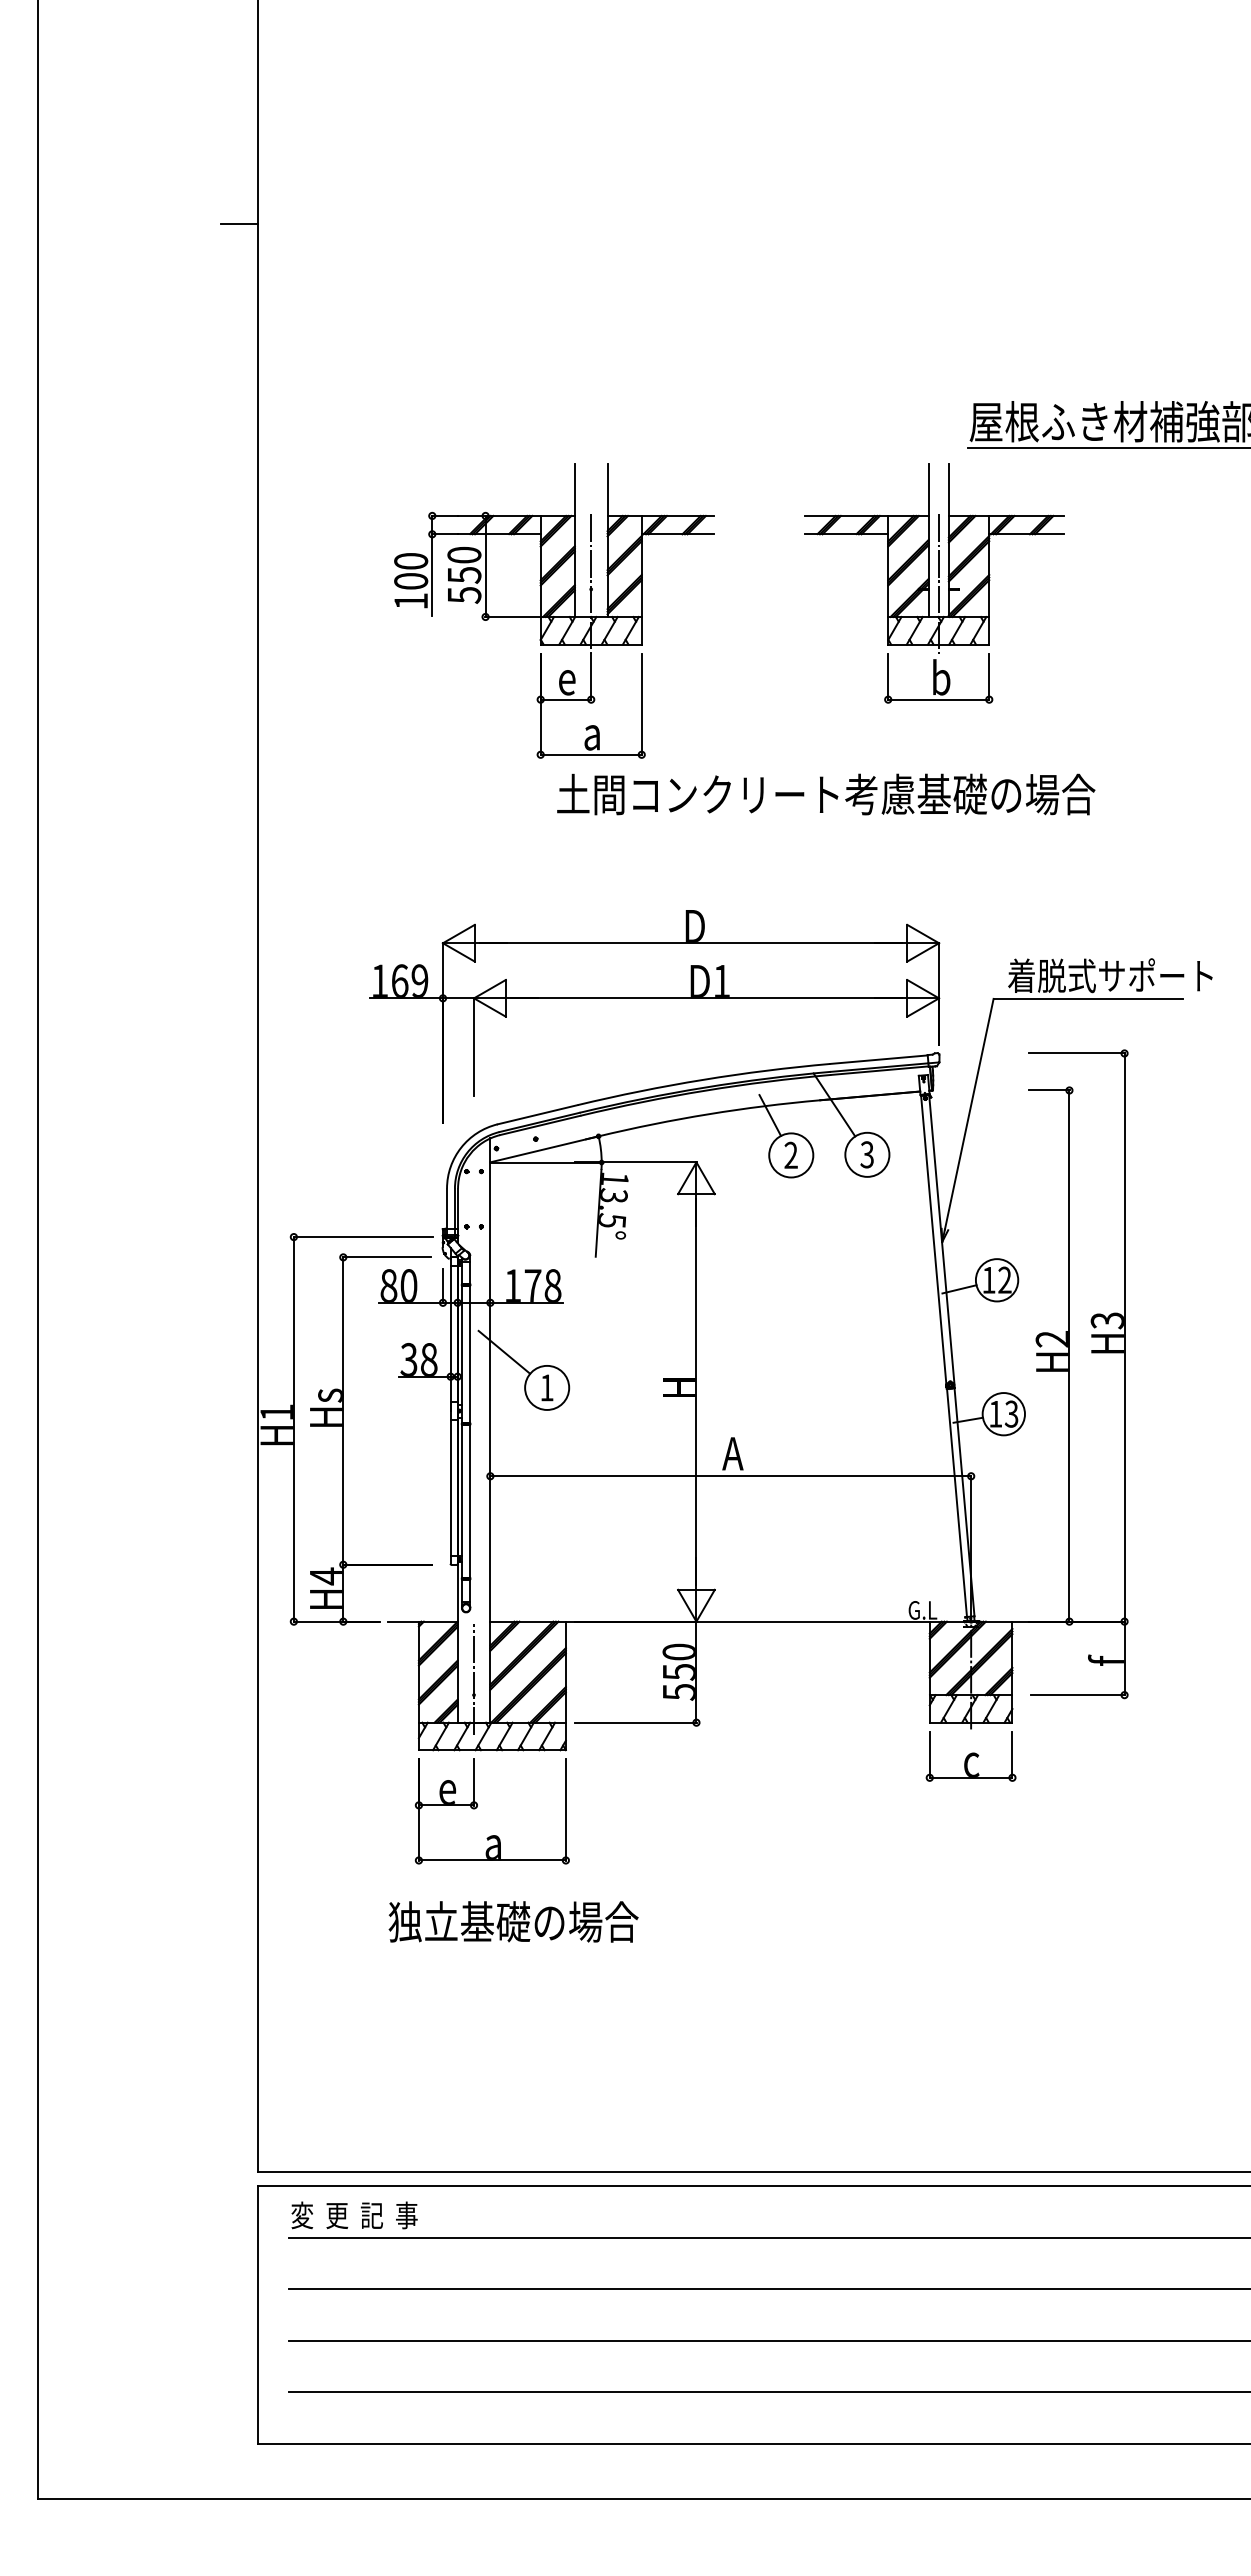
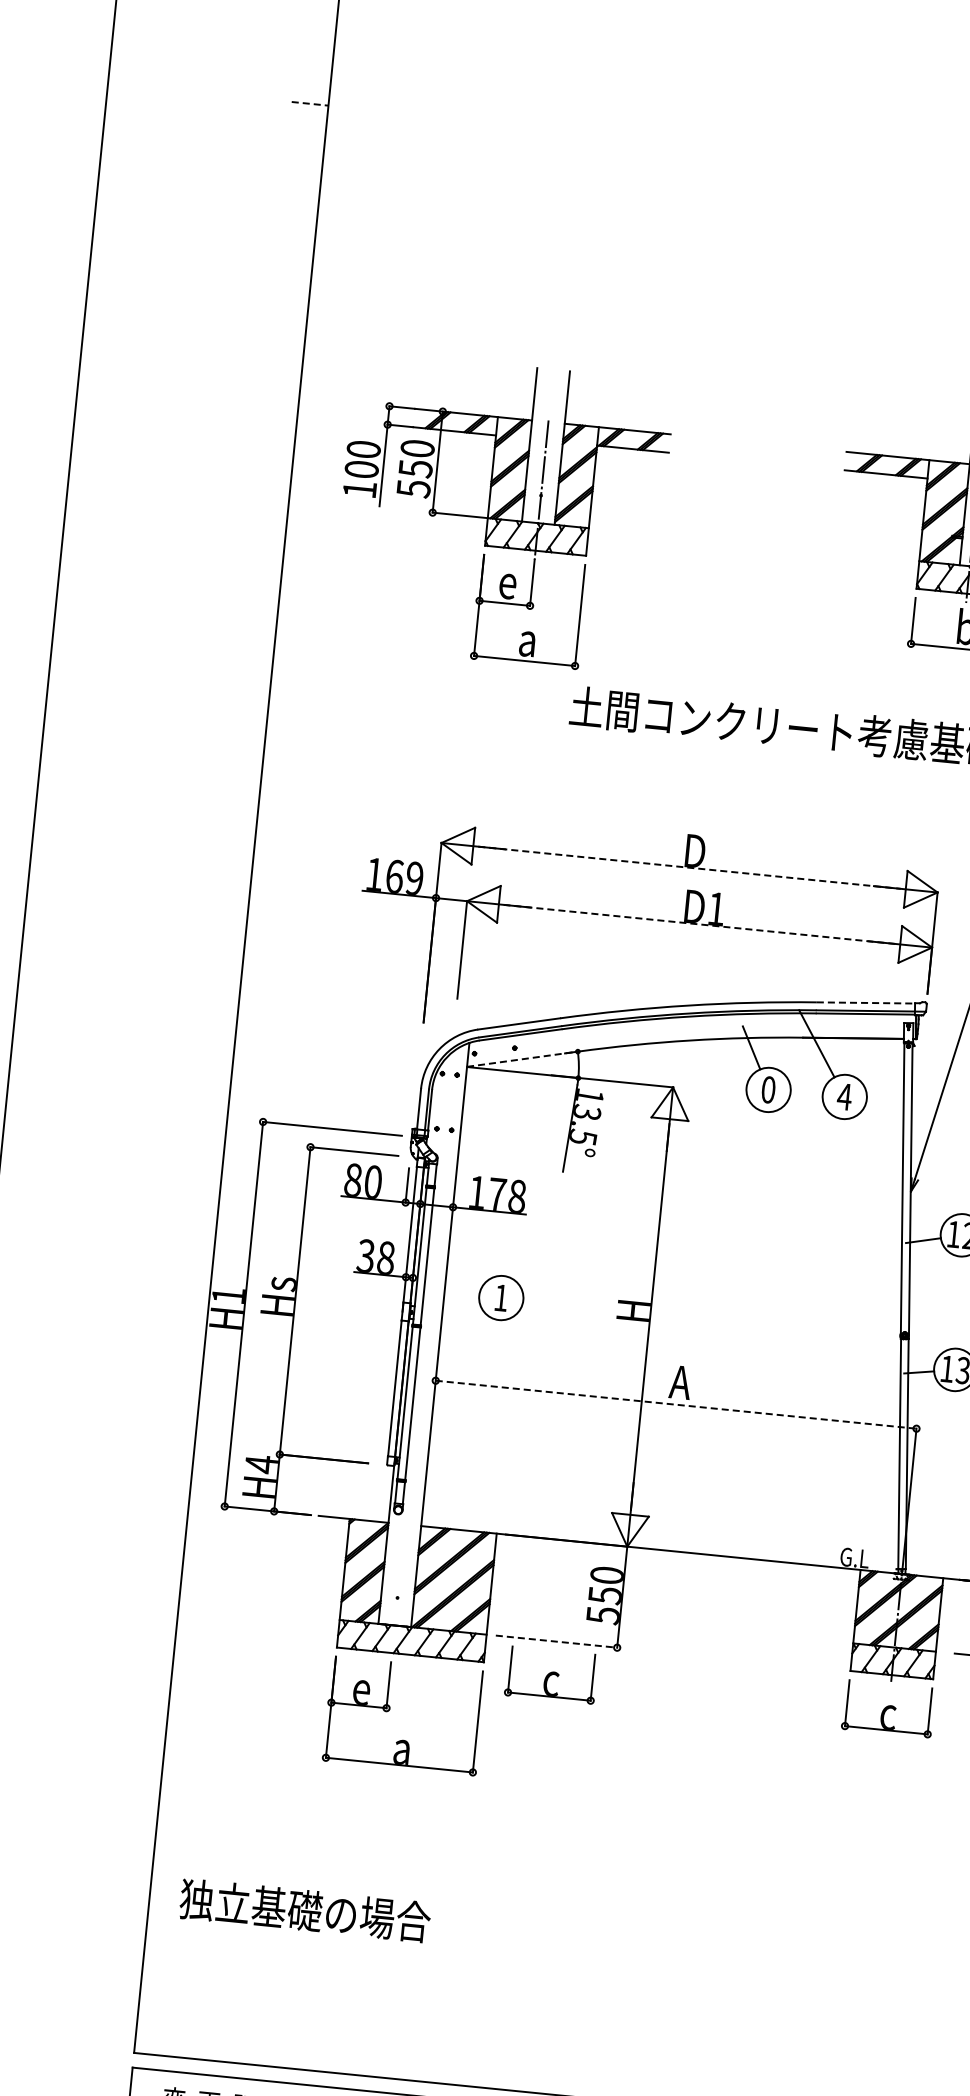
line: (240, 224) -> (310, 104), solid -> dashed
part: (554, 610) -> (502, 513), moved
line: (691, 943) -> (690, 868), solid -> dashed
line: (706, 998) -> (699, 924), solid -> dashed
line: (879, 1059) -> (866, 1002), solid -> dashed
line: (544, 1149) -> (522, 1059), solid -> dashed
text: (867, 1154) -> (844, 1096), 3 -> 4
text: (790, 1155) -> (767, 1089), 2 -> 0
line: (504, 1351) -> (462, 1257), removed
line: (731, 1476) -> (676, 1405), solid -> dashed
line: (474, 1678) -> (399, 1581), removed
line: (635, 1722) -> (556, 1641), solid -> dashed
part: (633, 1756) -> (550, 1675), added
text: (513, 1921) -> (305, 1910), moved

